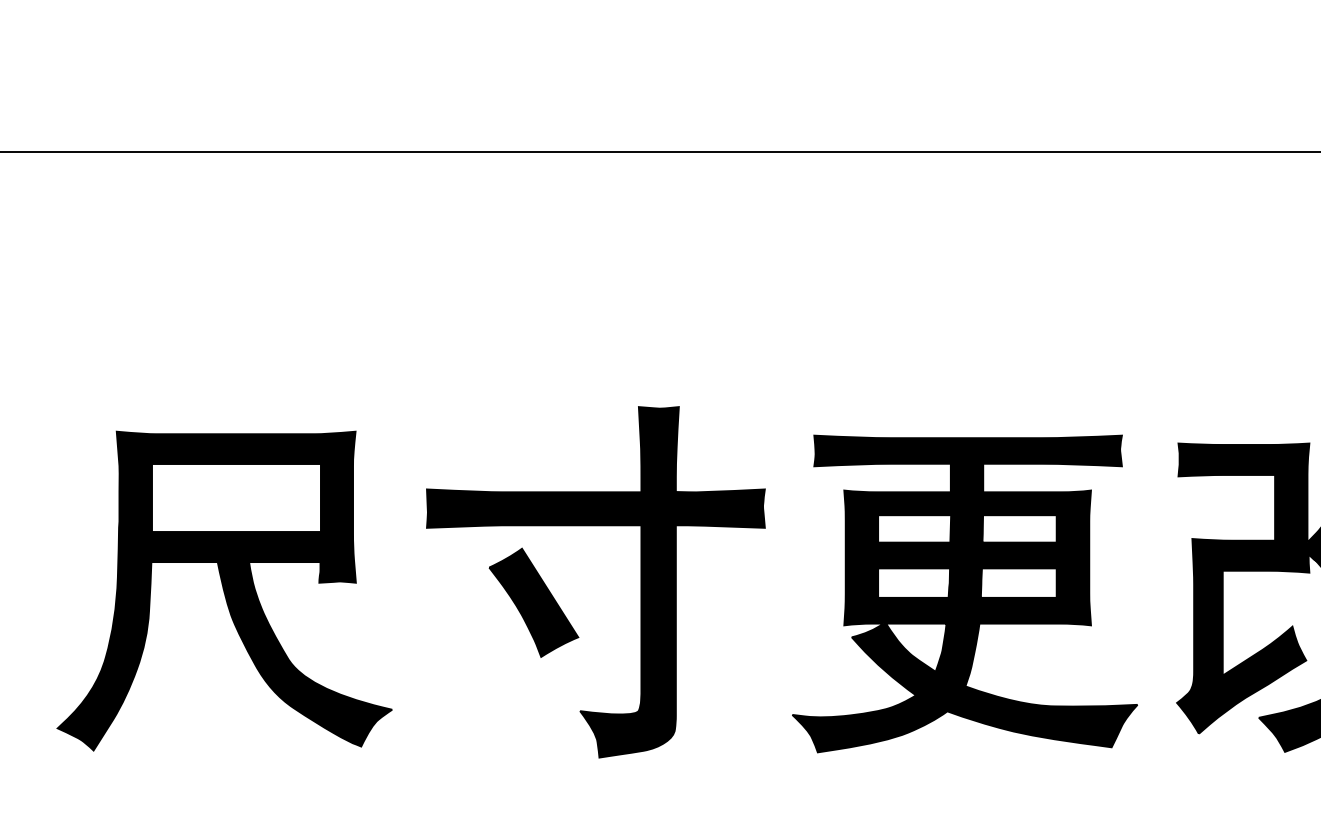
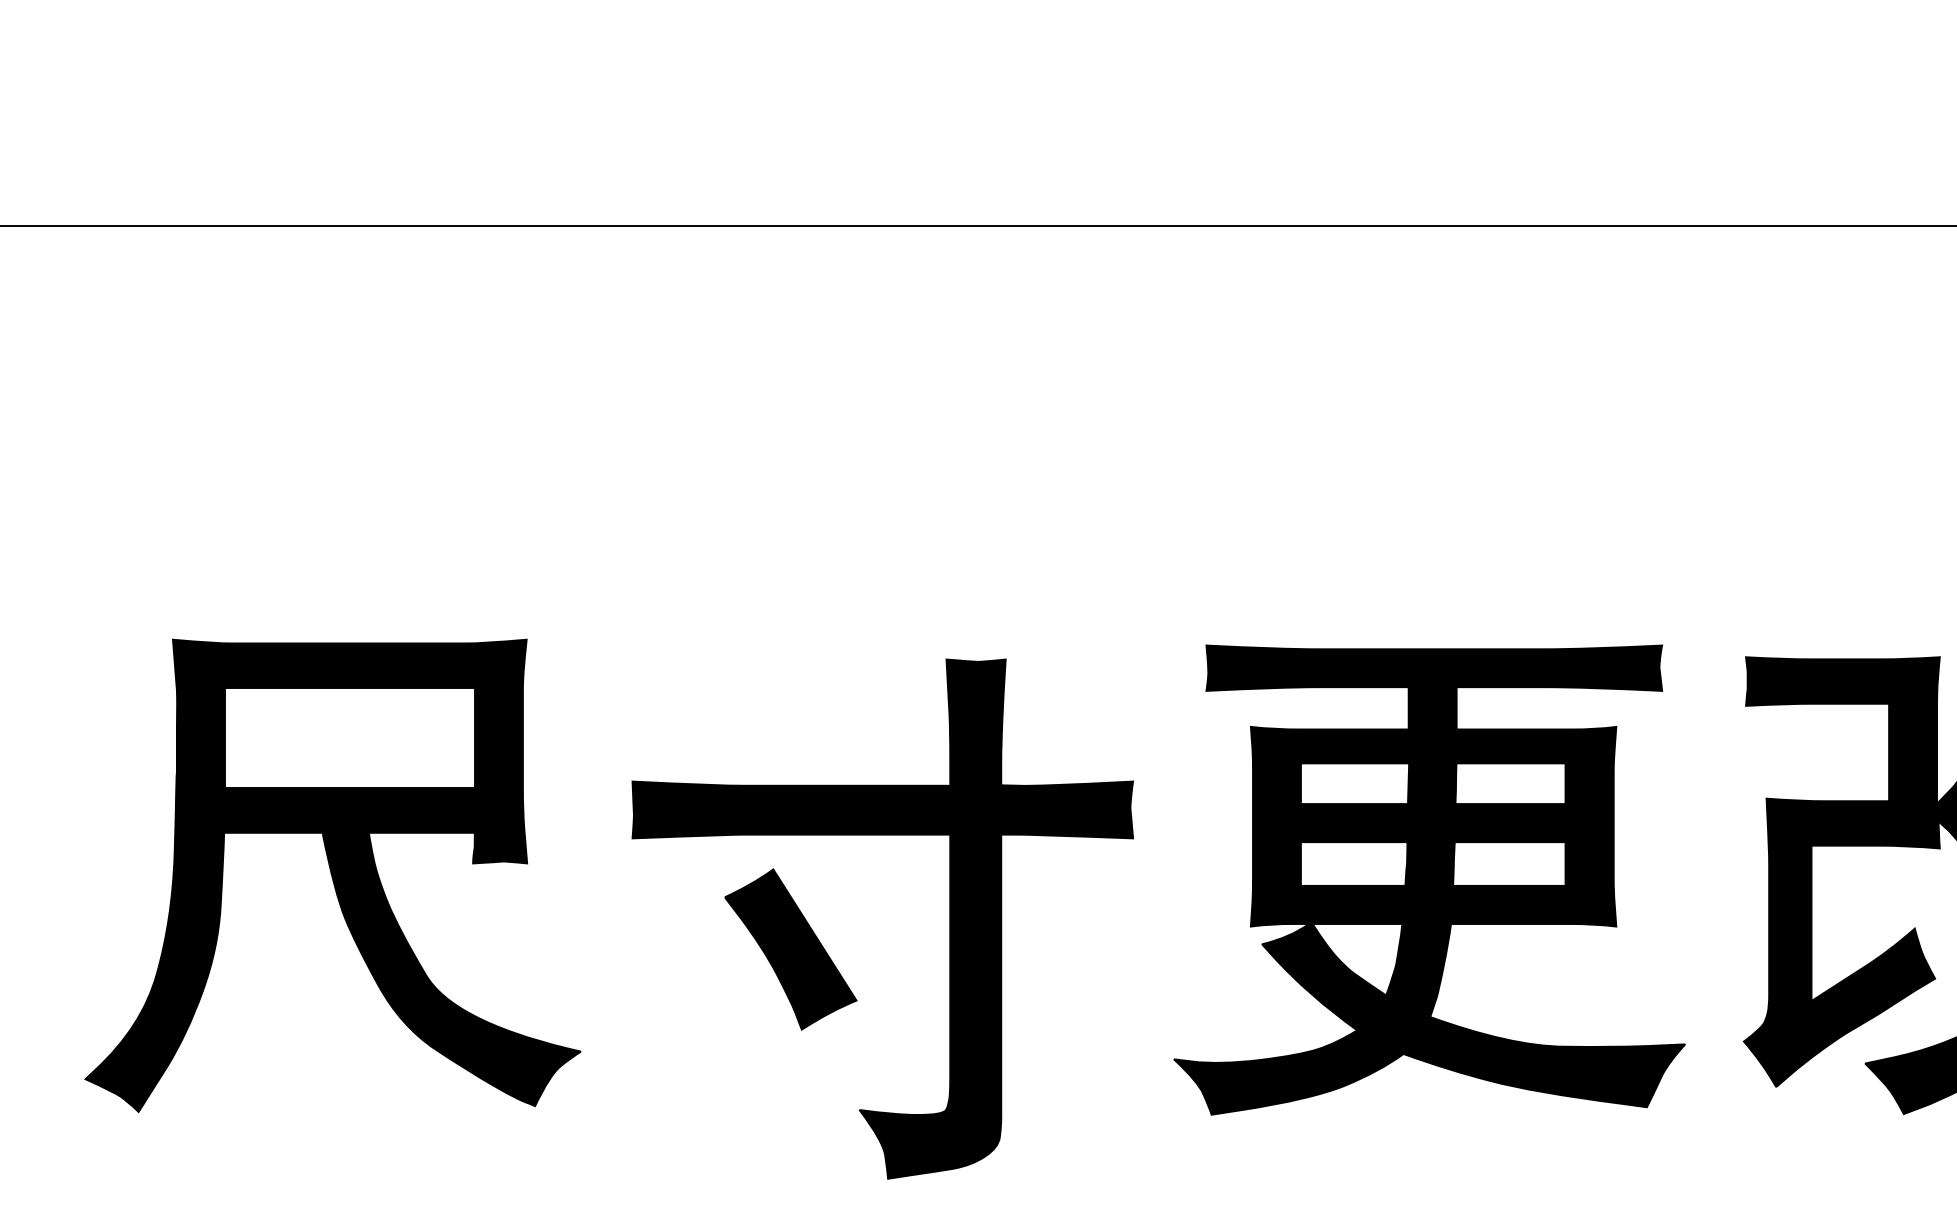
part: (559, 605) -> (828, 953), moved

